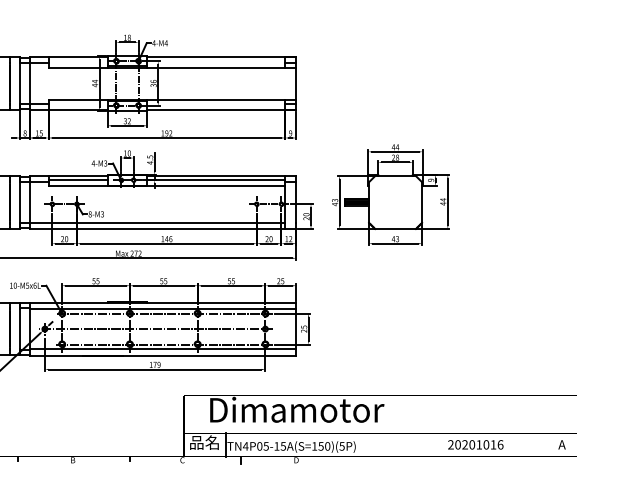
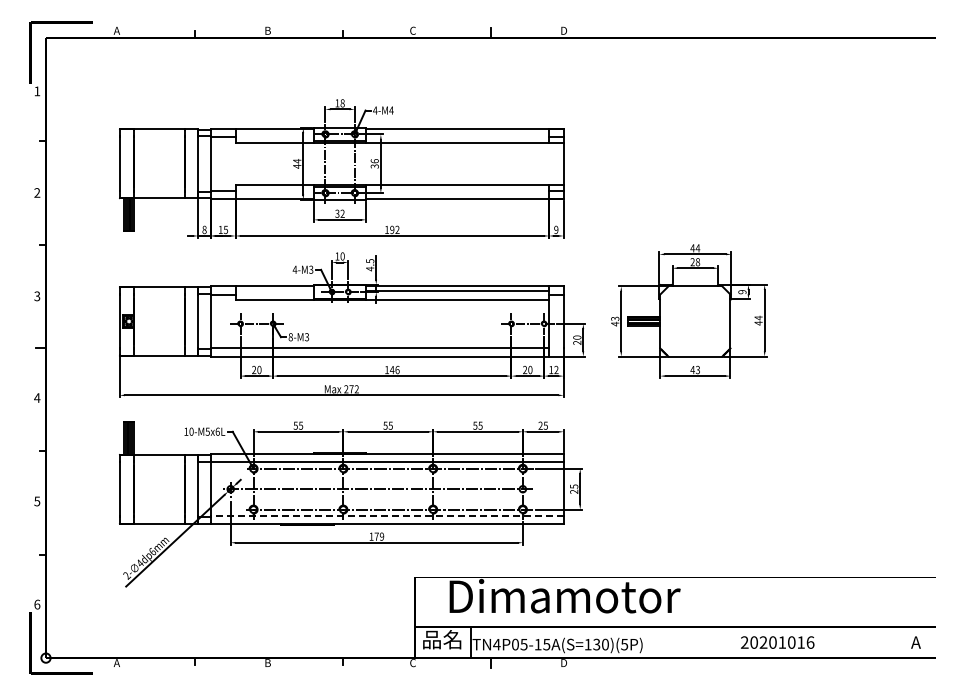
line: (77, 179) -> (274, 291), removed
line: (162, 349) -> (386, 516), solid -> dashed
text: (475, 444) -> (777, 642), moved
text: (320, 445) -> (596, 643), TN4P05-15A(S=150)(5P) -> TN4P05-15A(S=130)(5P)

